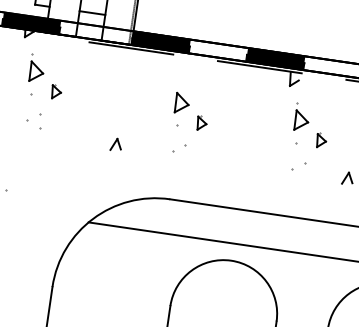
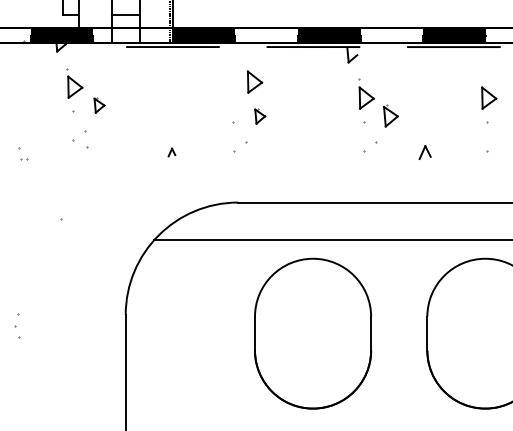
part: (181, 102) -> (254, 81), moved
part: (321, 140) -> (390, 116), size x1.4
part: (116, 144) -> (171, 152), size x0.6

